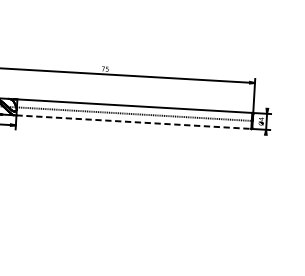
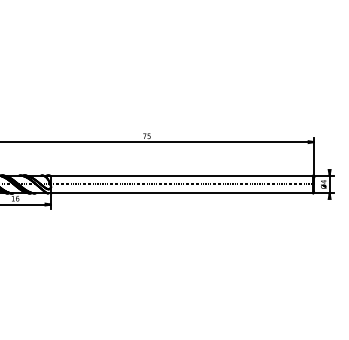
line: (134, 122) -> (182, 193), dashed -> solid

